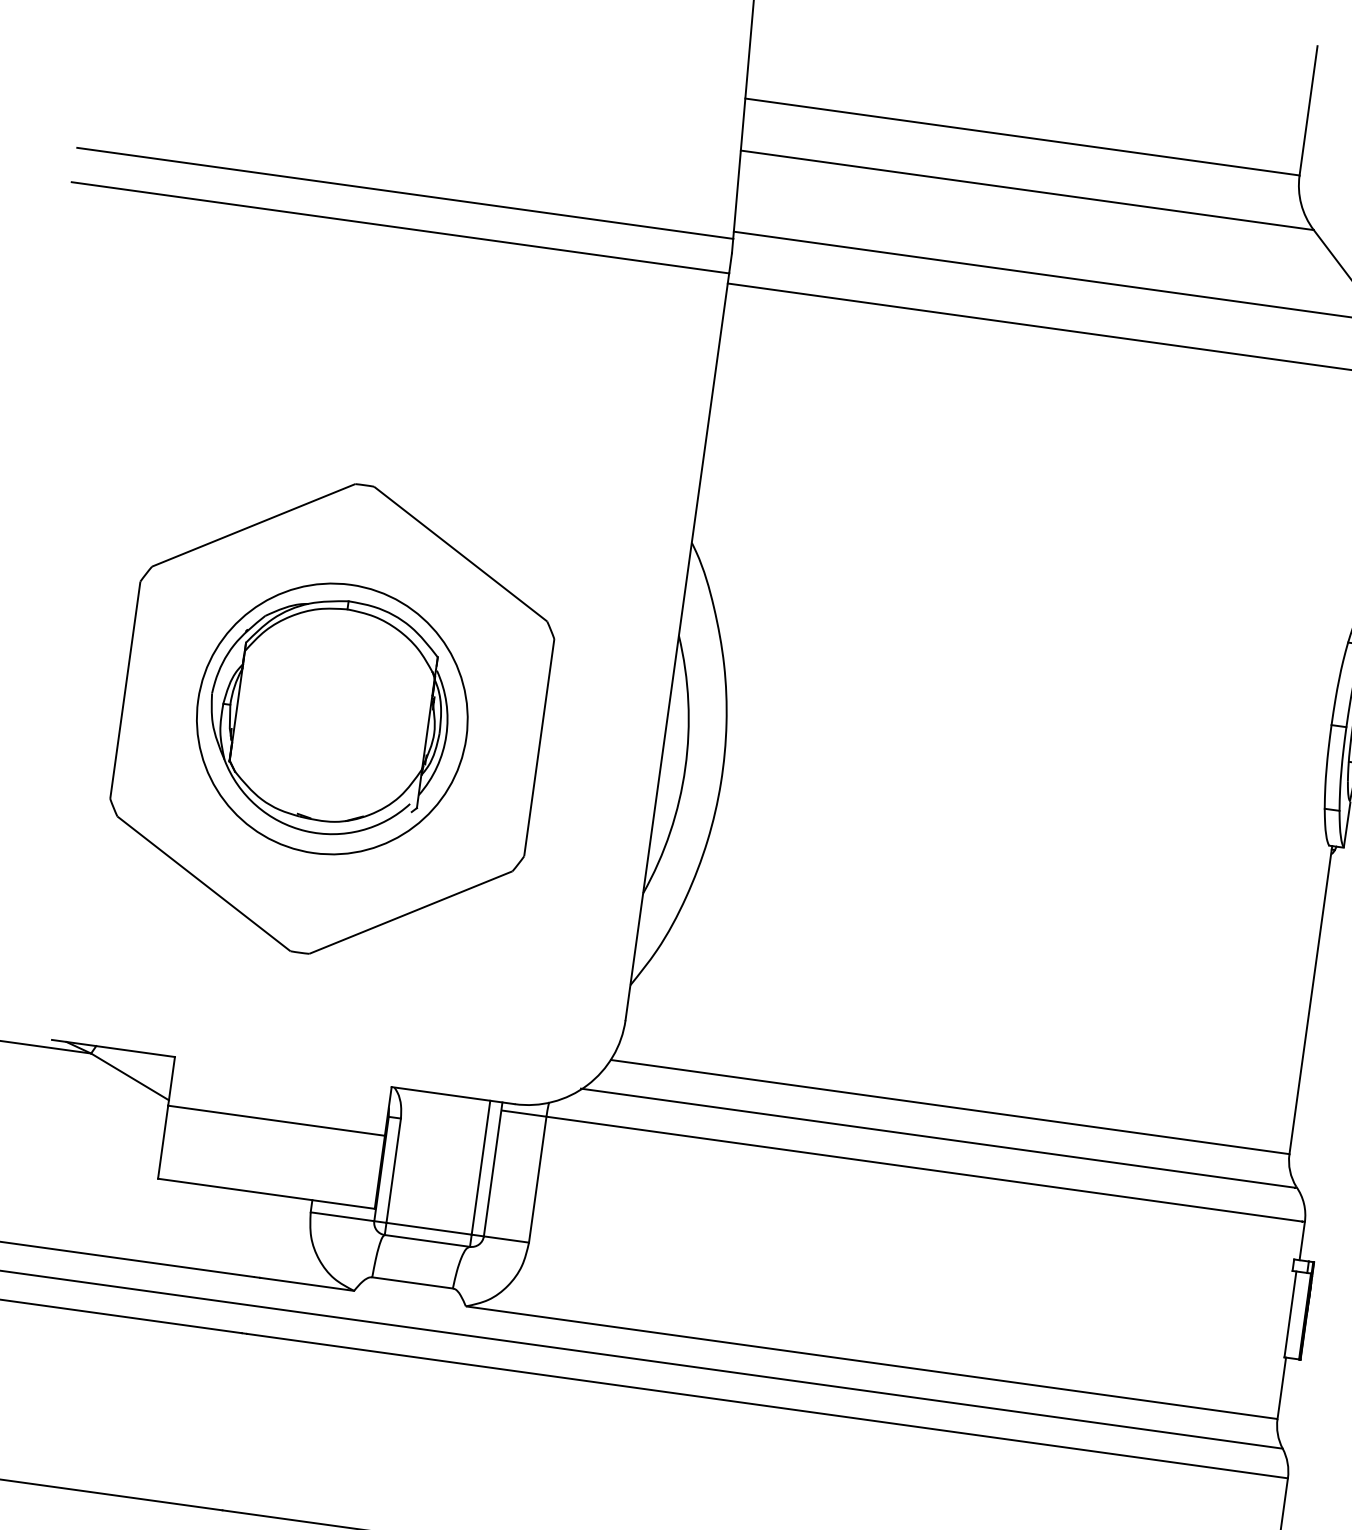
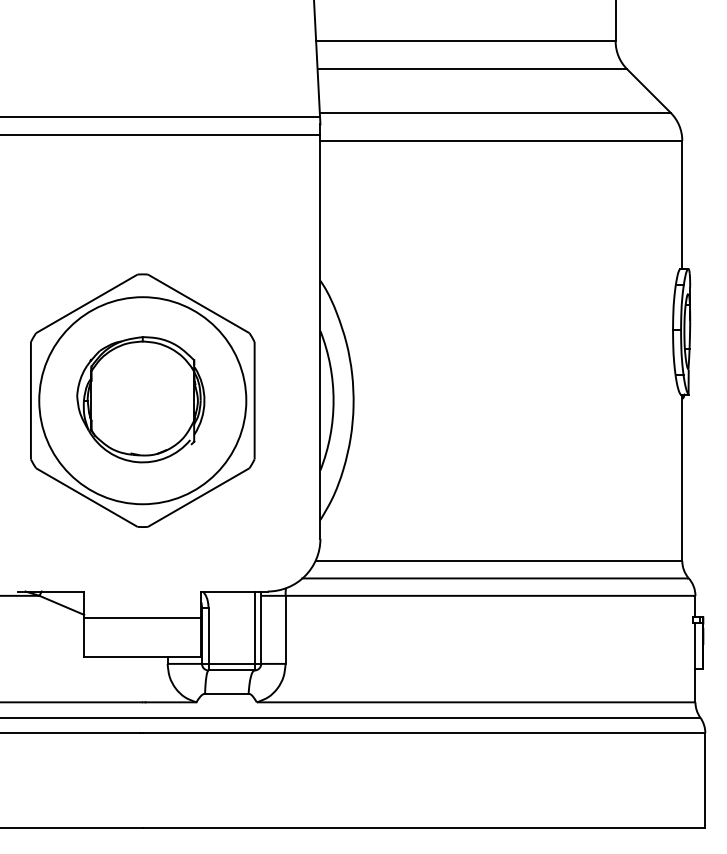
circle: (331, 718) -> (142, 400), size x1.43

